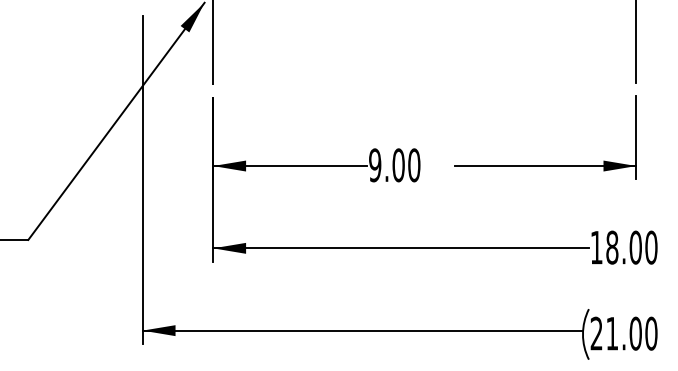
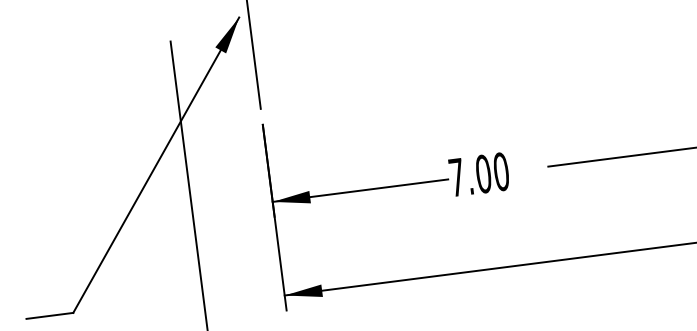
text: (375, 165) -> (457, 177), 9.00 -> 7.00

